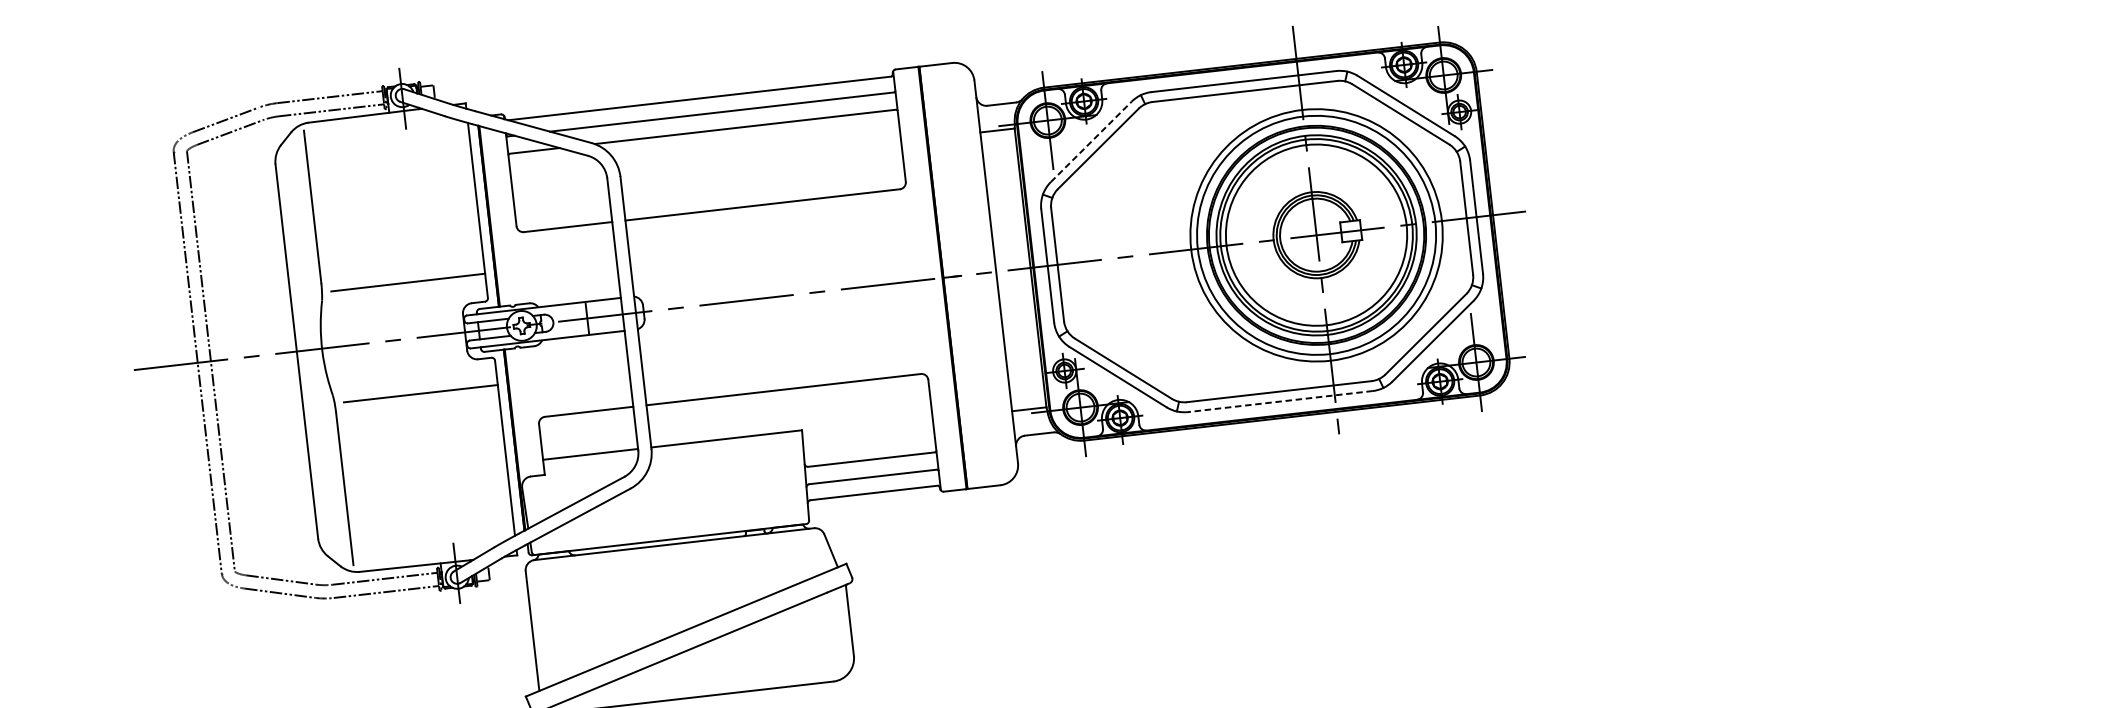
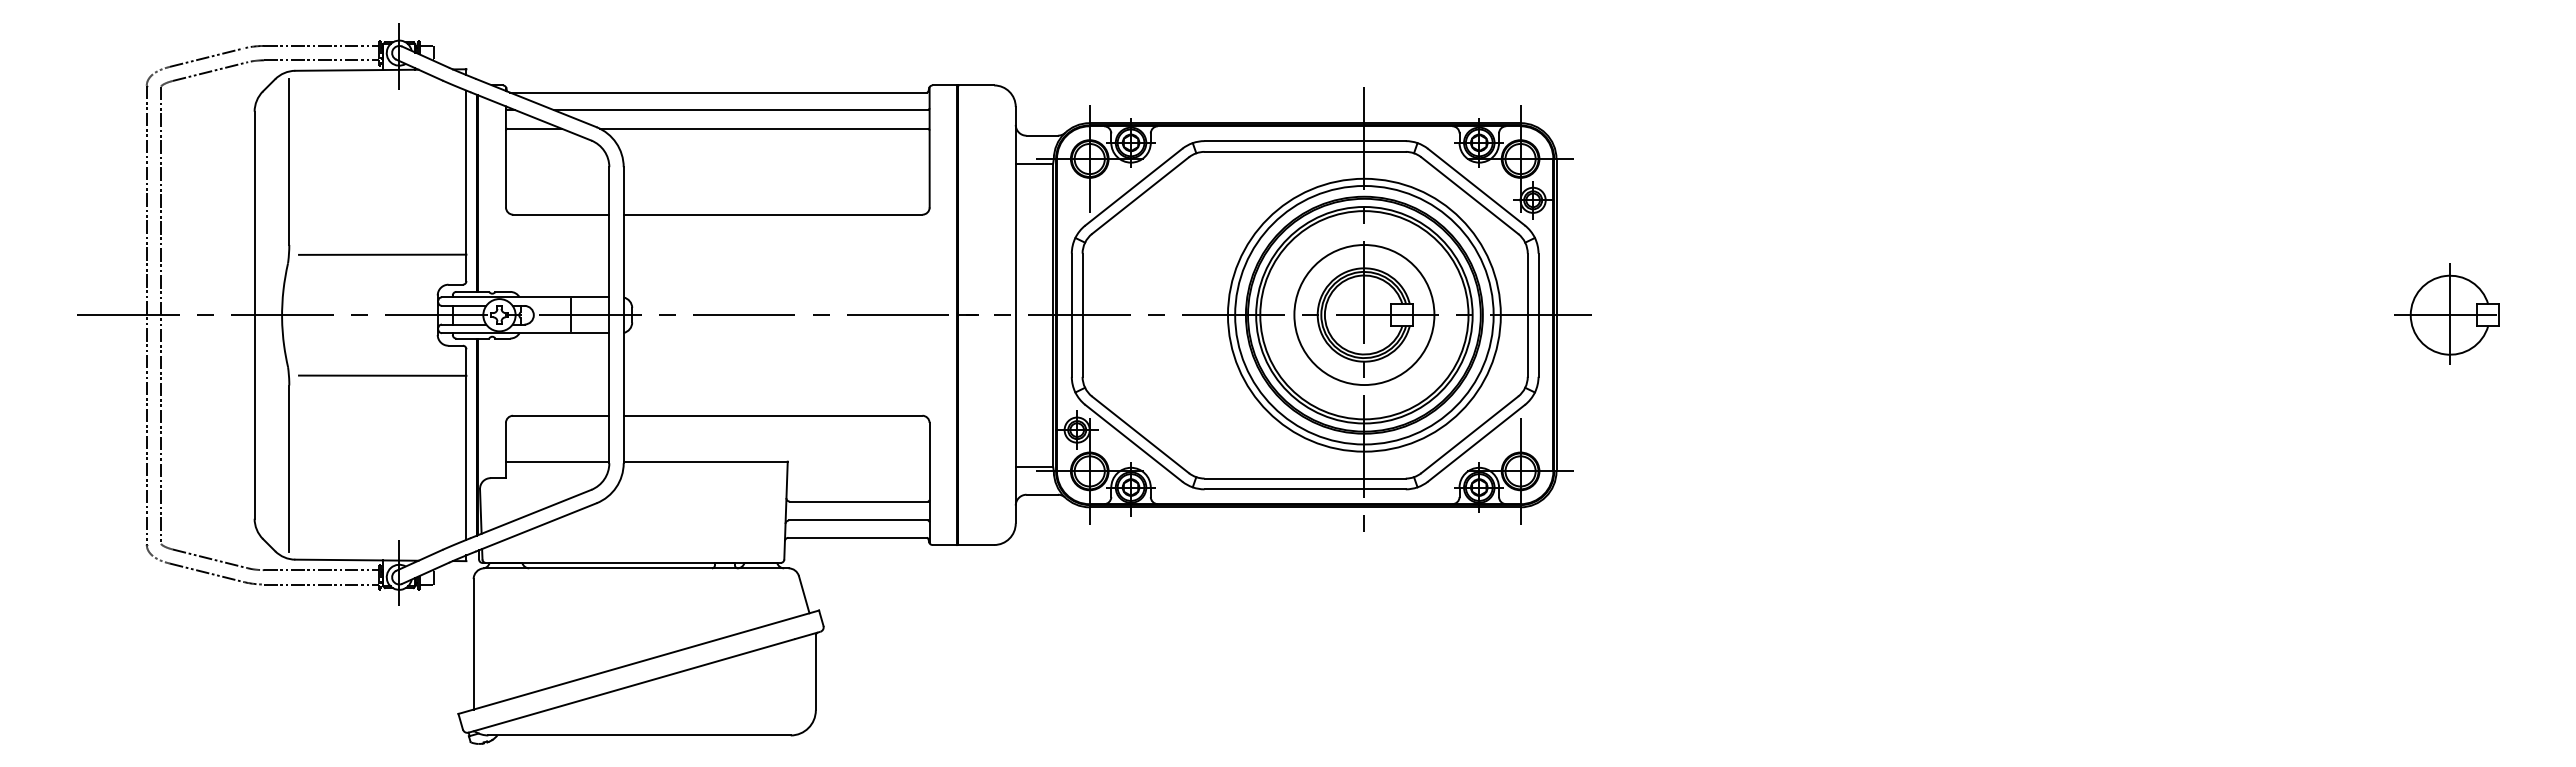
line: (1091, 142) -> (1133, 187), dashed -> solid
circle: (1316, 235) -> (1364, 315), size x0.71
line: (1280, 401) -> (1305, 489), dashed -> solid

